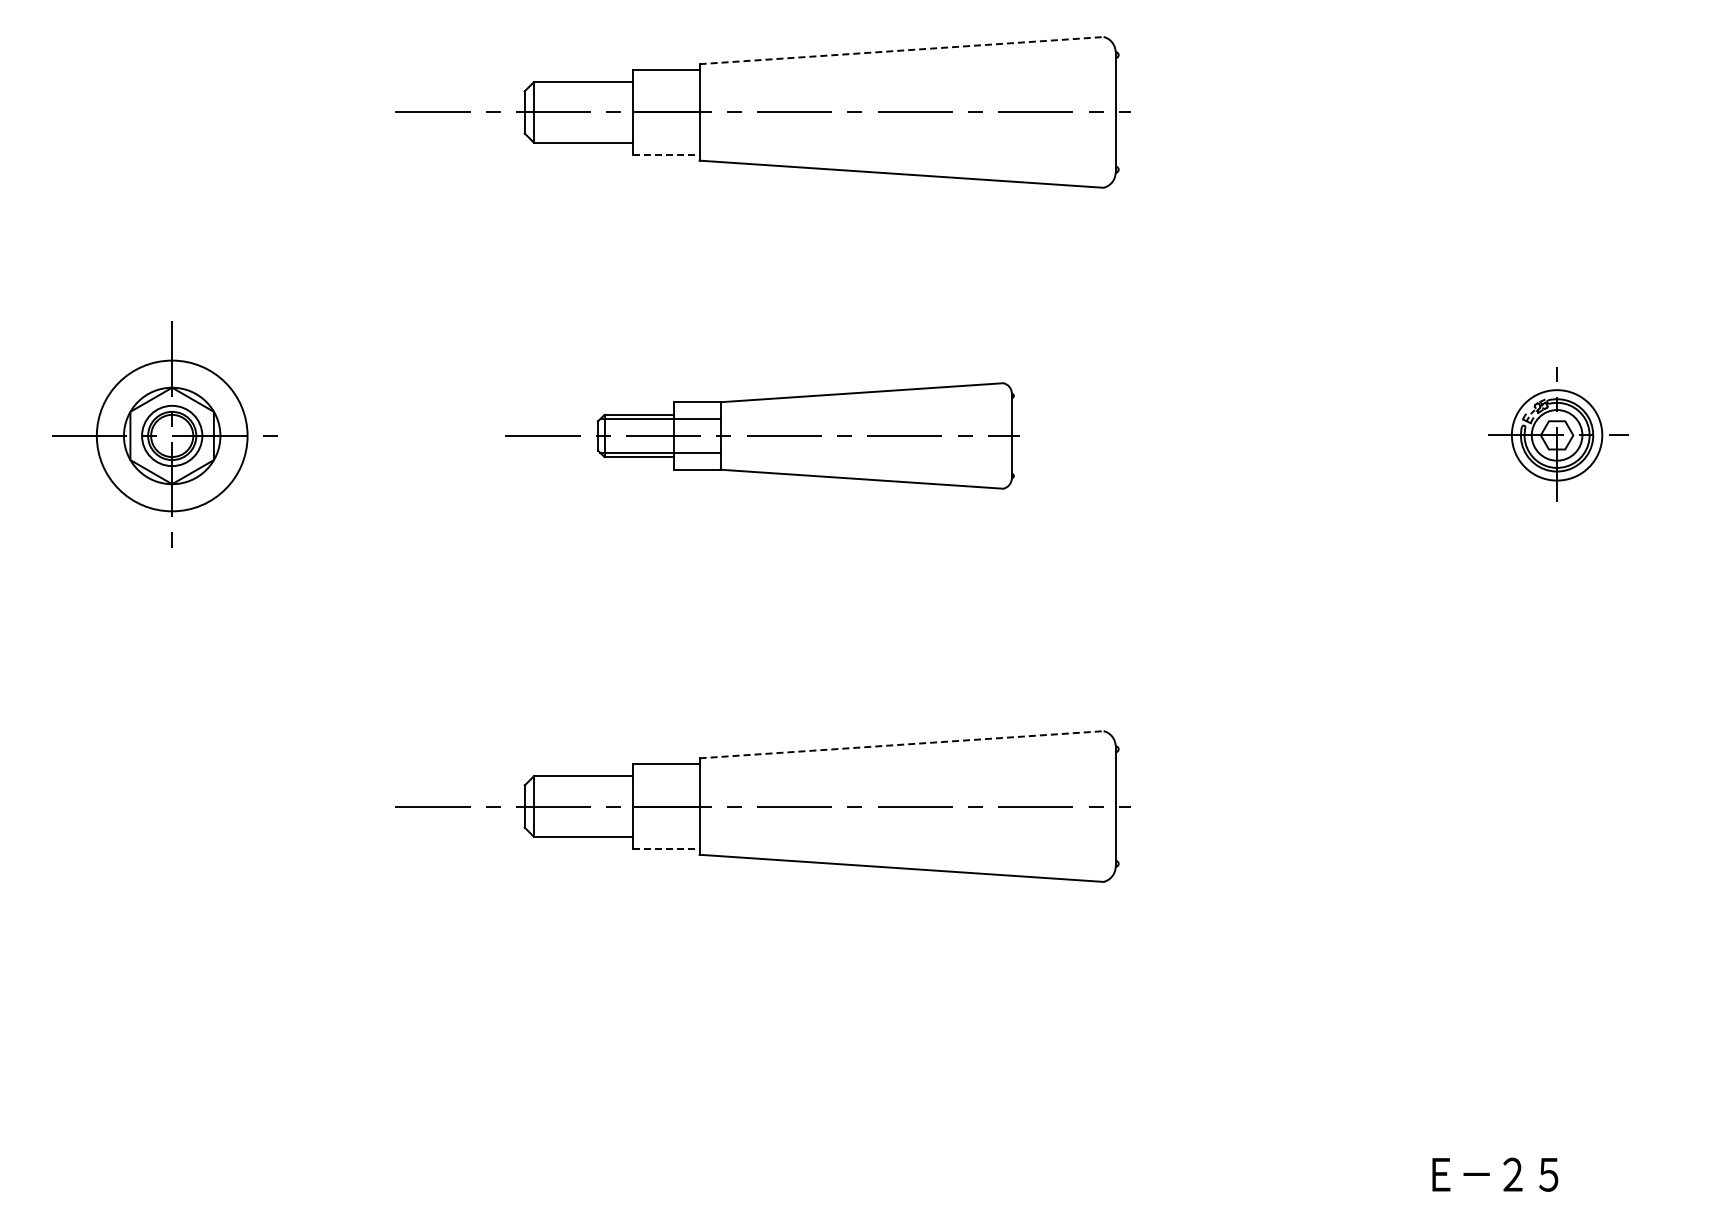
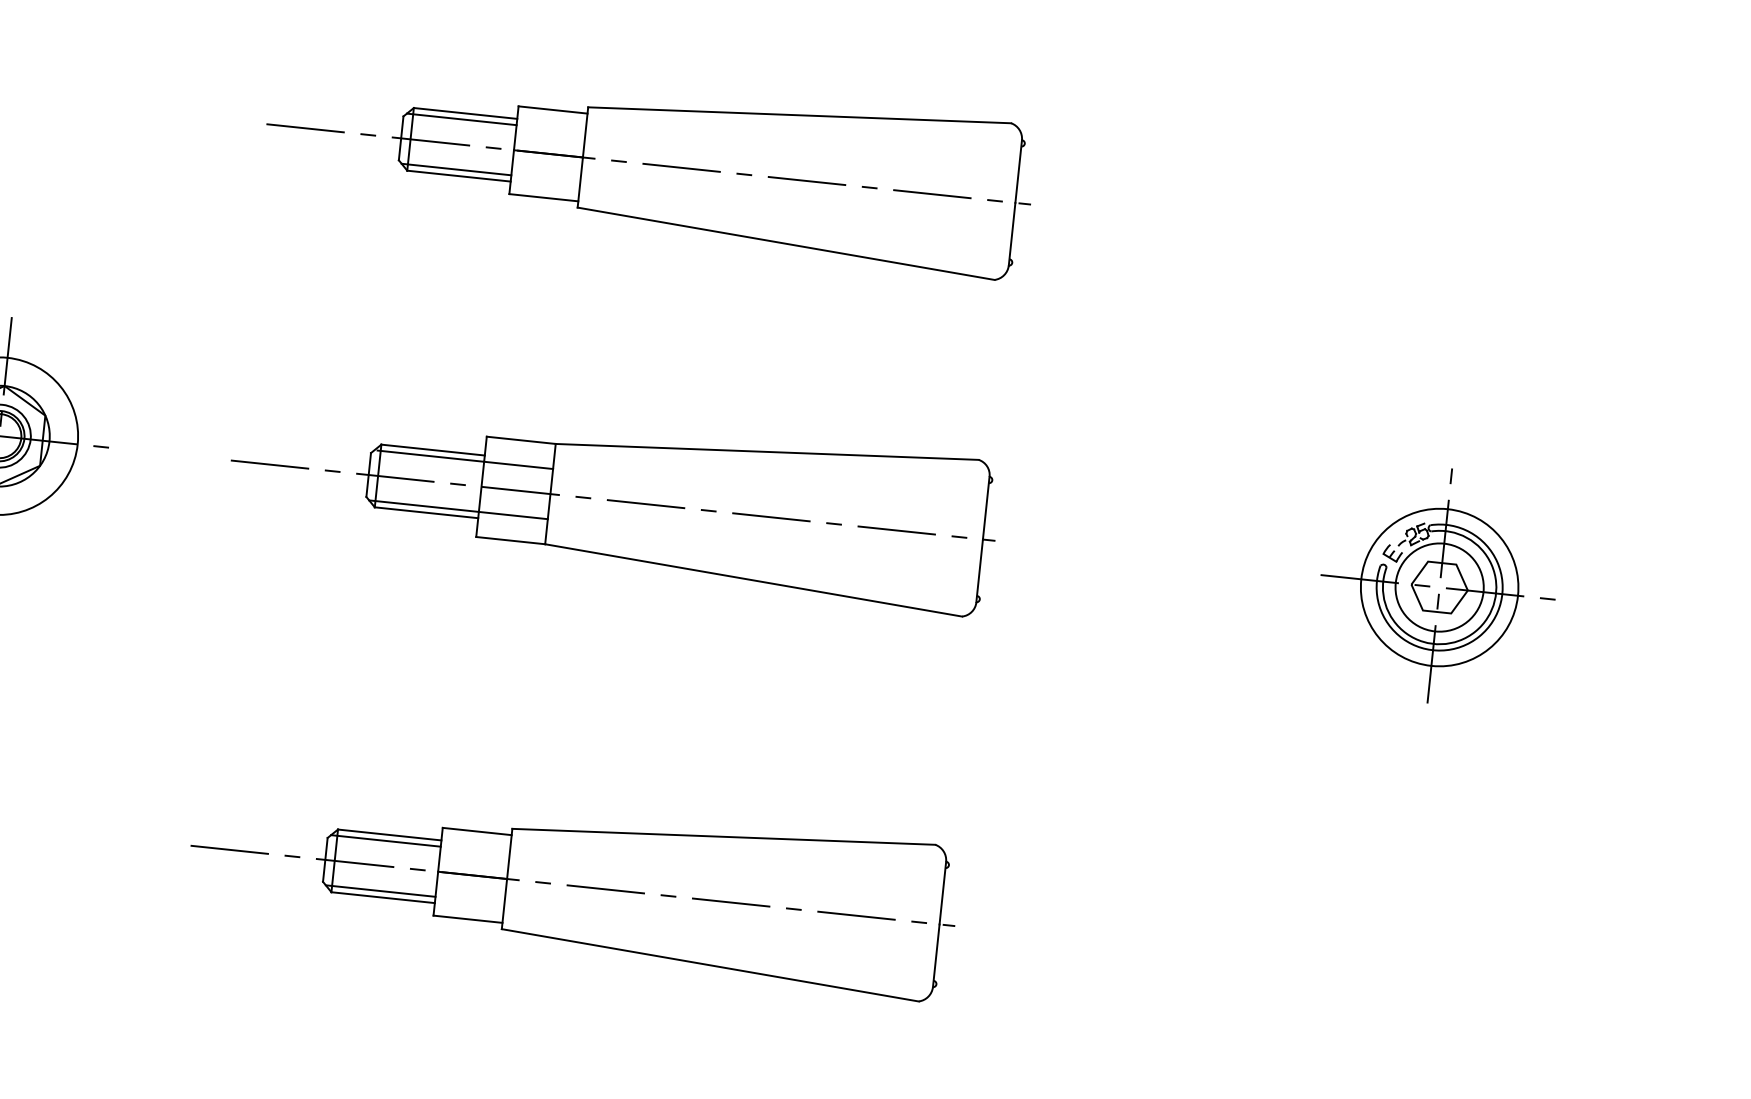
line: (902, 50) -> (800, 115), dashed -> solid
line: (580, 88) -> (461, 119), added
line: (580, 136) -> (456, 169), added
line: (666, 154) -> (543, 197), dashed -> solid
part: (1555, 434) -> (1437, 585), size x1.67
part: (762, 435) -> (612, 500), size x1.43
line: (902, 744) -> (724, 836), dashed -> solid
line: (580, 782) -> (385, 840), added
line: (580, 830) -> (380, 890), added
line: (666, 848) -> (468, 918), dashed -> solid

